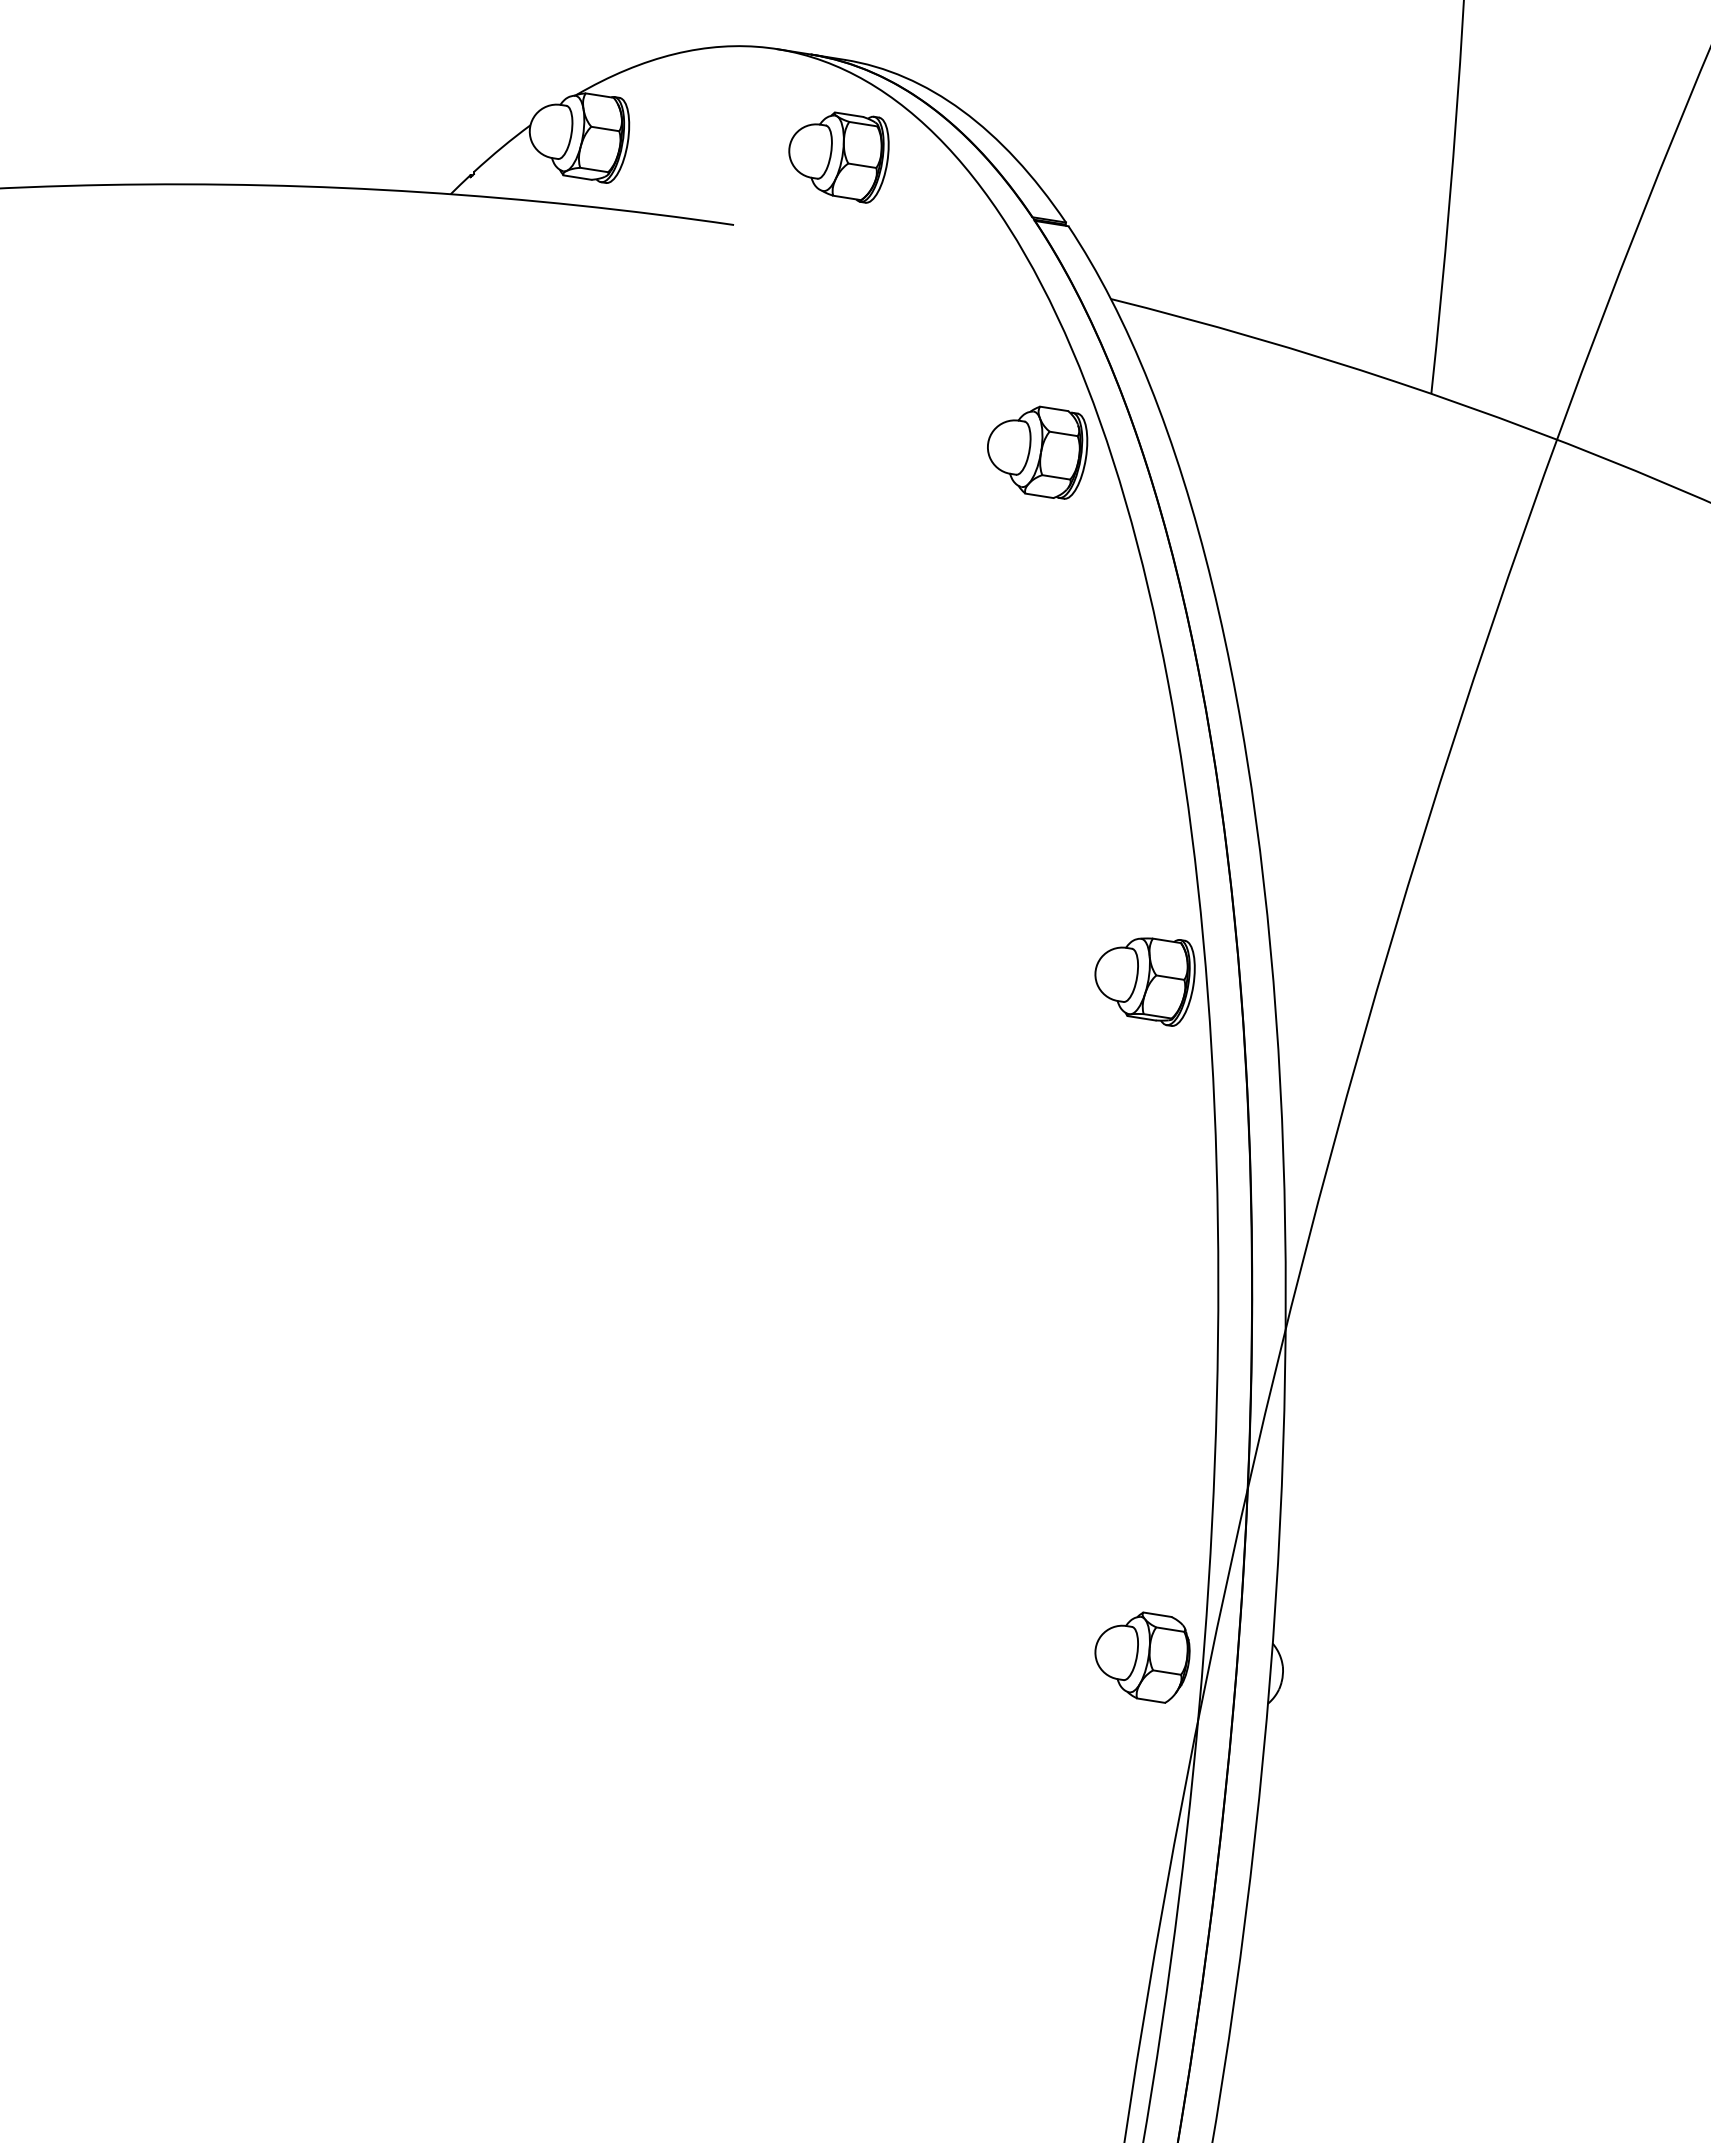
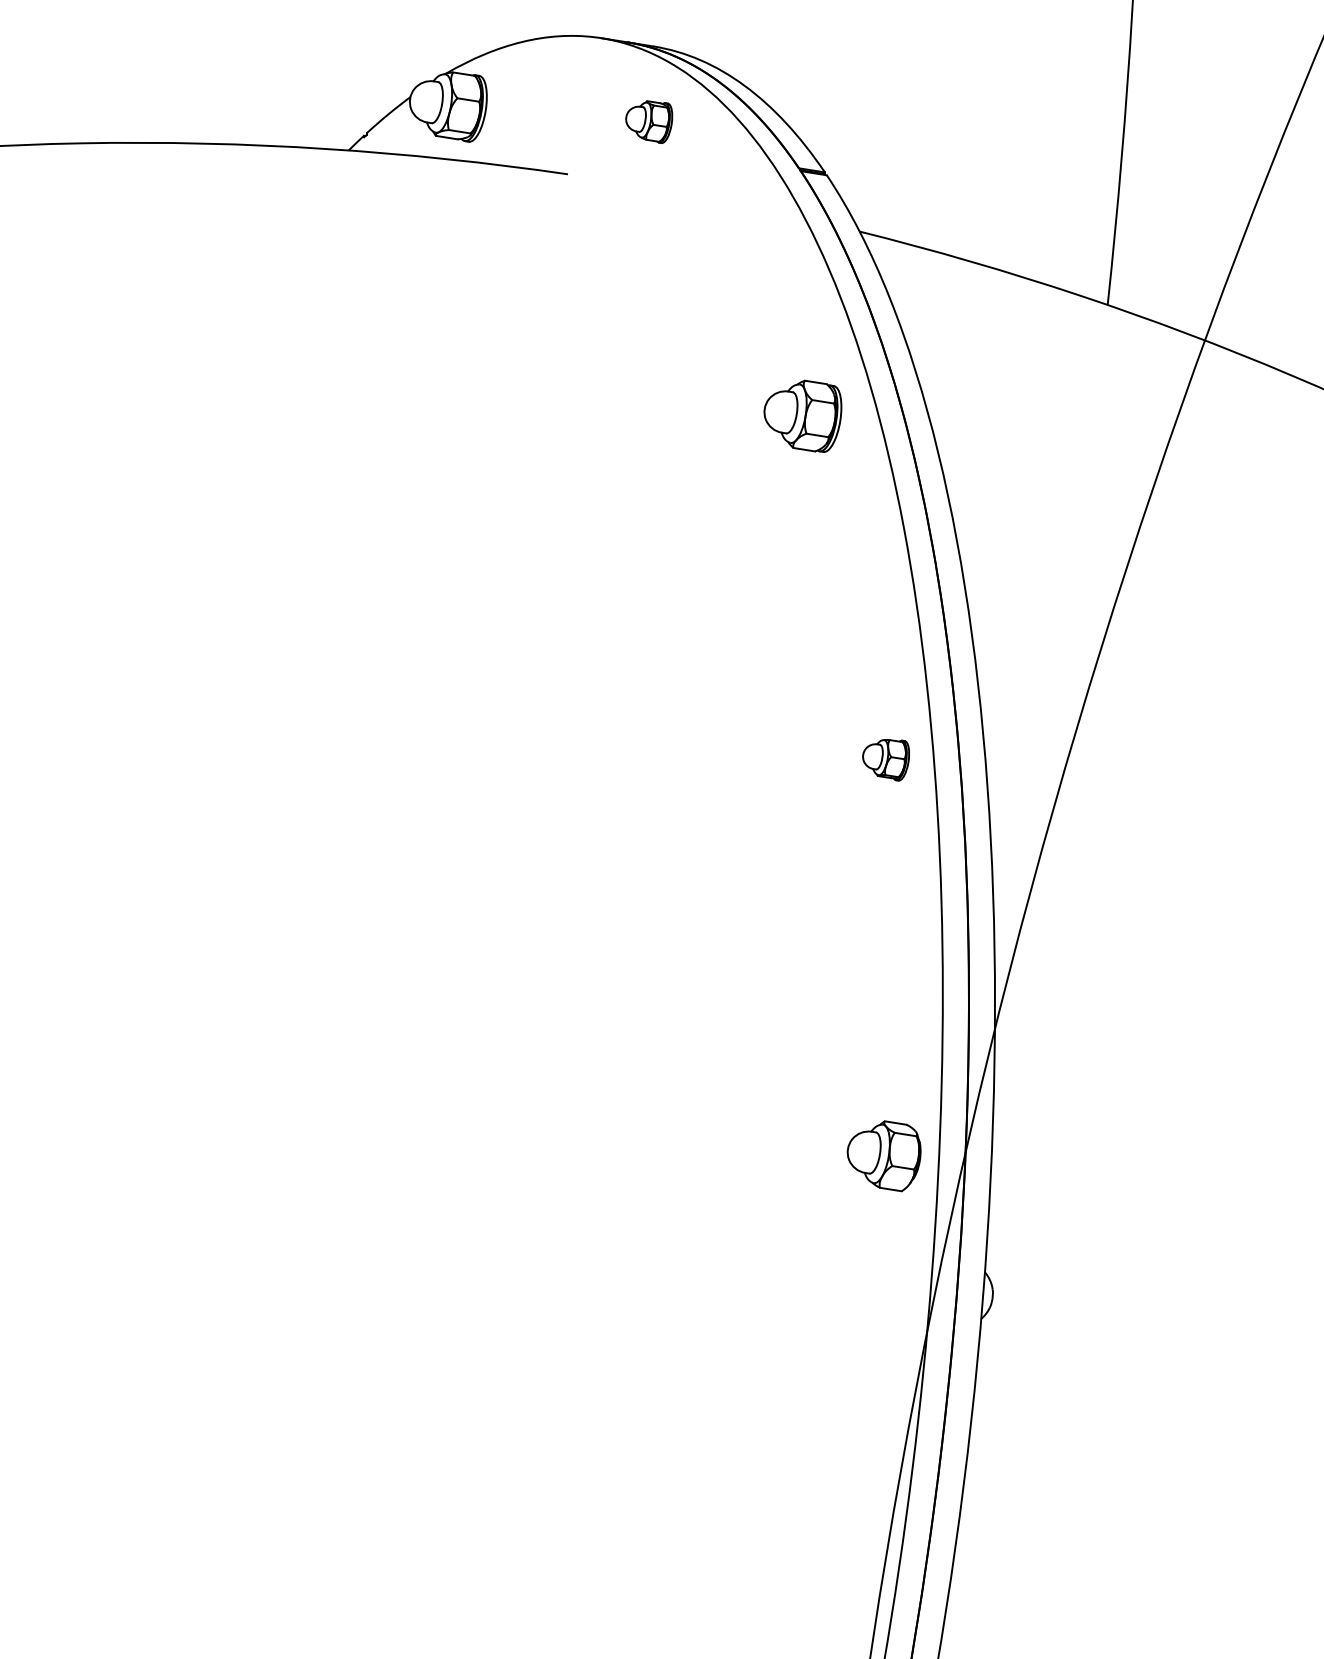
part: (838, 157) -> (648, 122), size x0.6
part: (1037, 452) -> (802, 416), moved
part: (1144, 981) -> (885, 759), size x0.6
part: (1142, 1657) -> (884, 1156), moved

